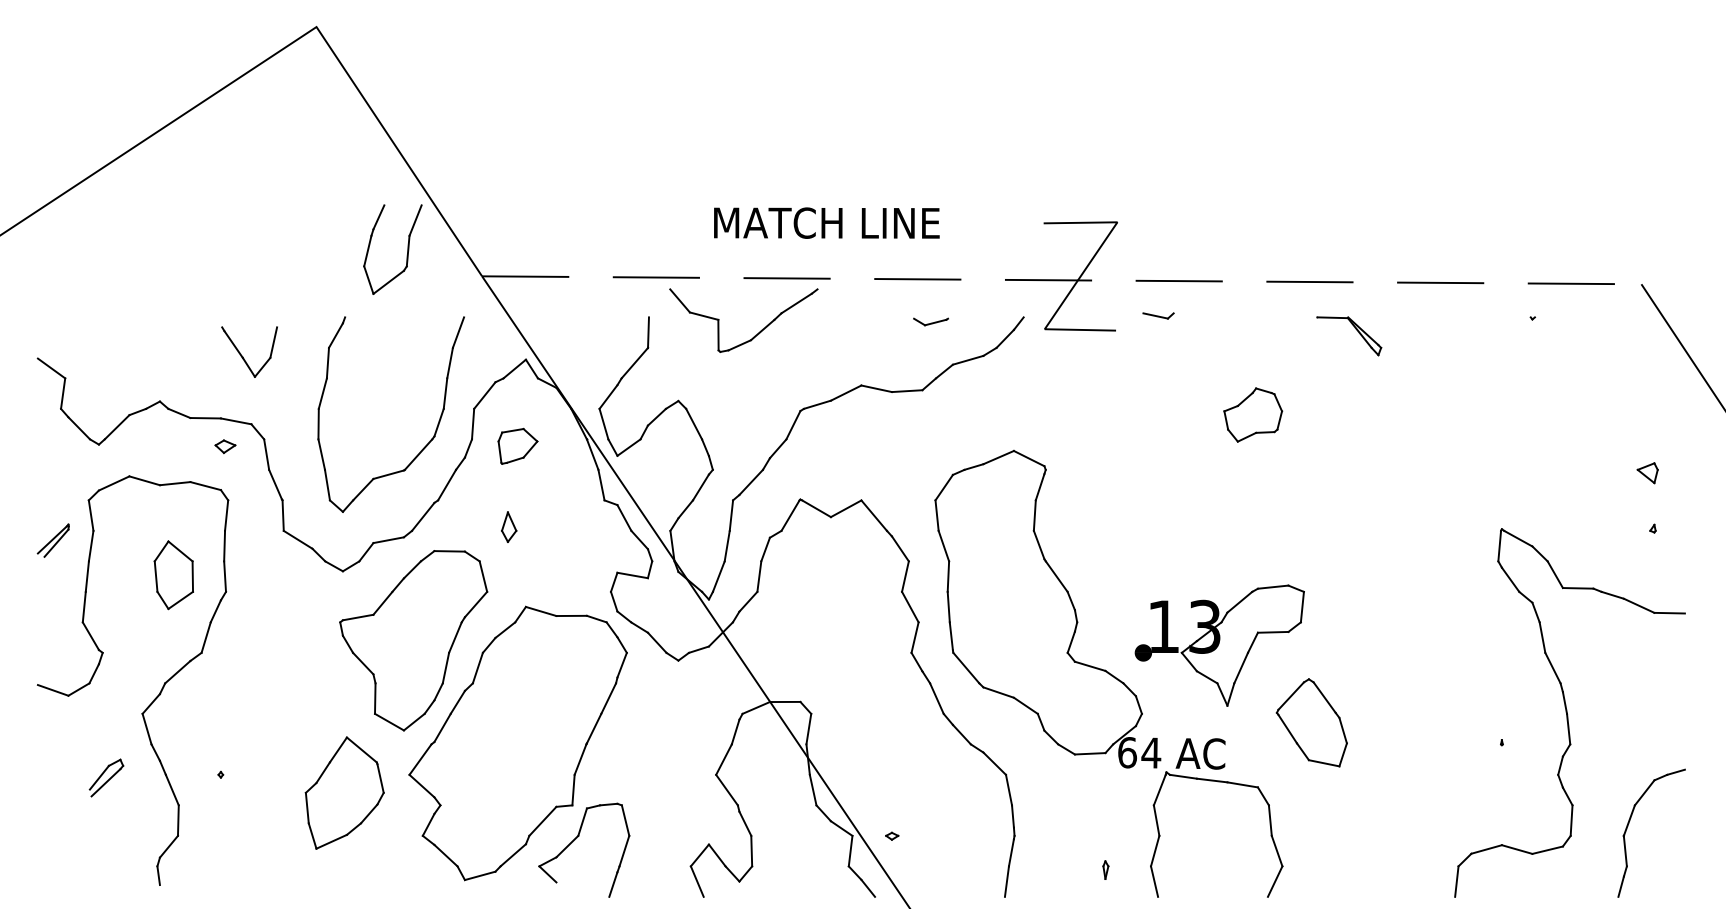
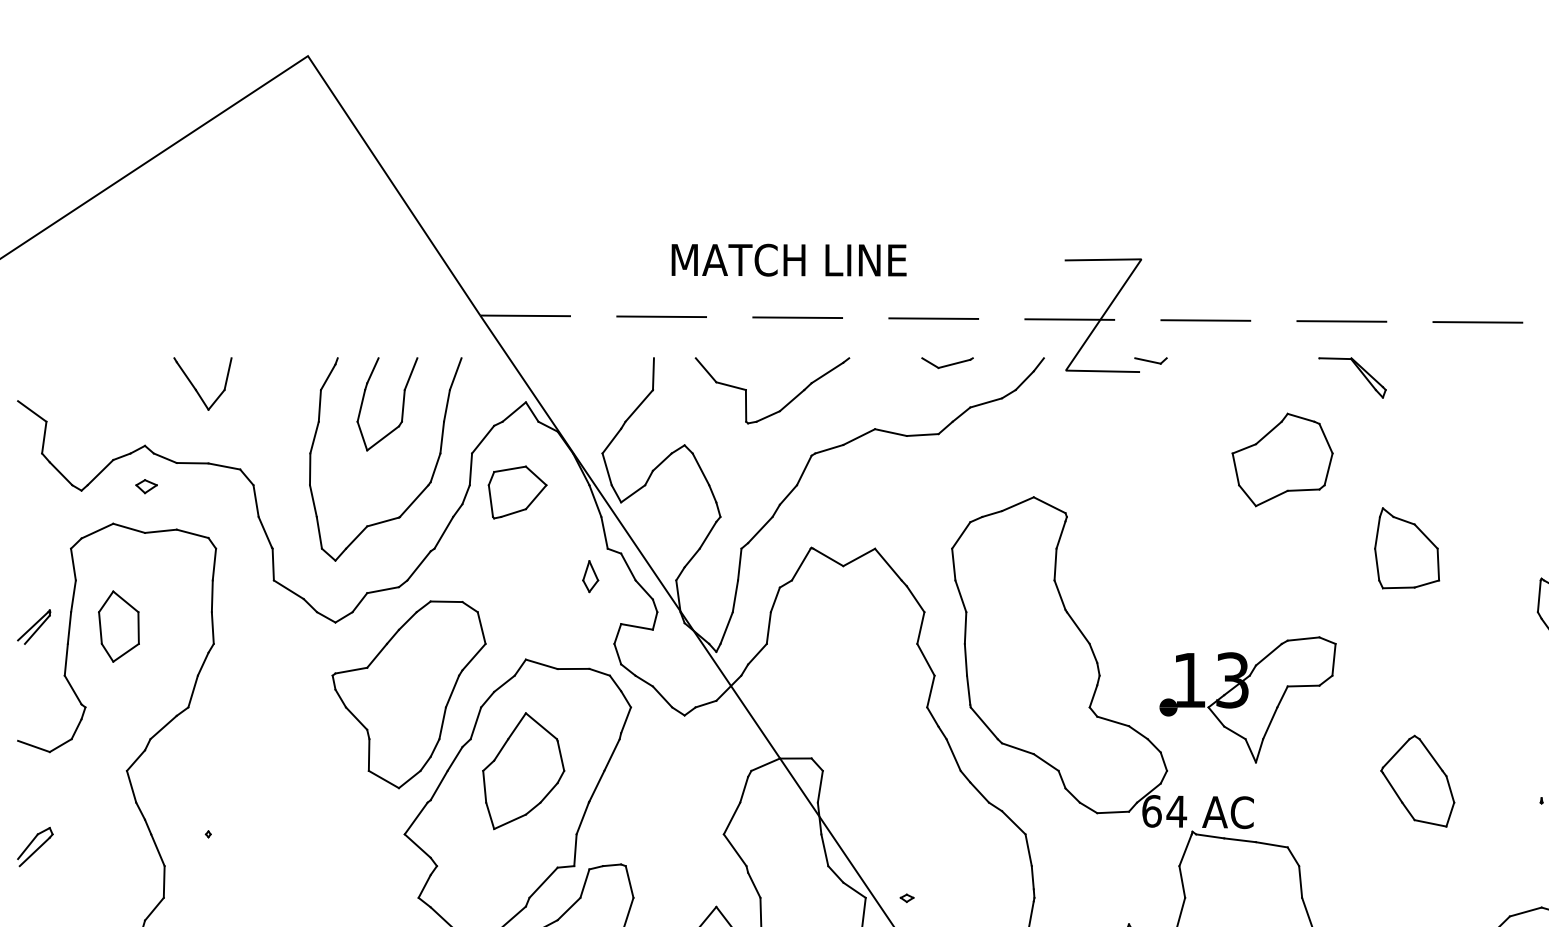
text: (826, 222) -> (788, 259), moved
part: (407, 249) -> (402, 404), moved
part: (1158, 315) -> (1150, 360), moved
part: (930, 321) -> (946, 362), size x1.43
part: (1355, 329) -> (1359, 370), moved
part: (754, 335) -> (783, 406), moved
part: (243, 356) -> (196, 388), moved
part: (1253, 414) -> (1283, 459), size x1.67
part: (225, 446) -> (146, 486), moved
part: (517, 446) -> (517, 492), size x1.43
part: (1372, 499) -> (1406, 547), added
part: (509, 526) -> (591, 575), moved
part: (52, 540) -> (33, 626), moved
part: (173, 575) -> (118, 626), moved
part: (1311, 722) -> (1417, 780), moved
part: (106, 777) -> (35, 846), moved
part: (344, 792) -> (523, 770), moved

